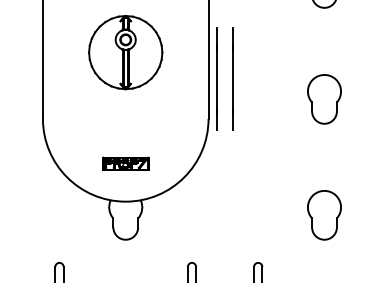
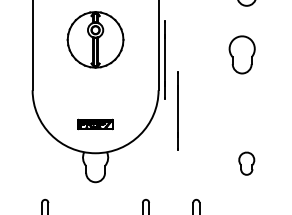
line: (232, 78) -> (176, 110), moved
part: (324, 99) -> (242, 55), moved
part: (324, 215) -> (246, 163), size x0.6

